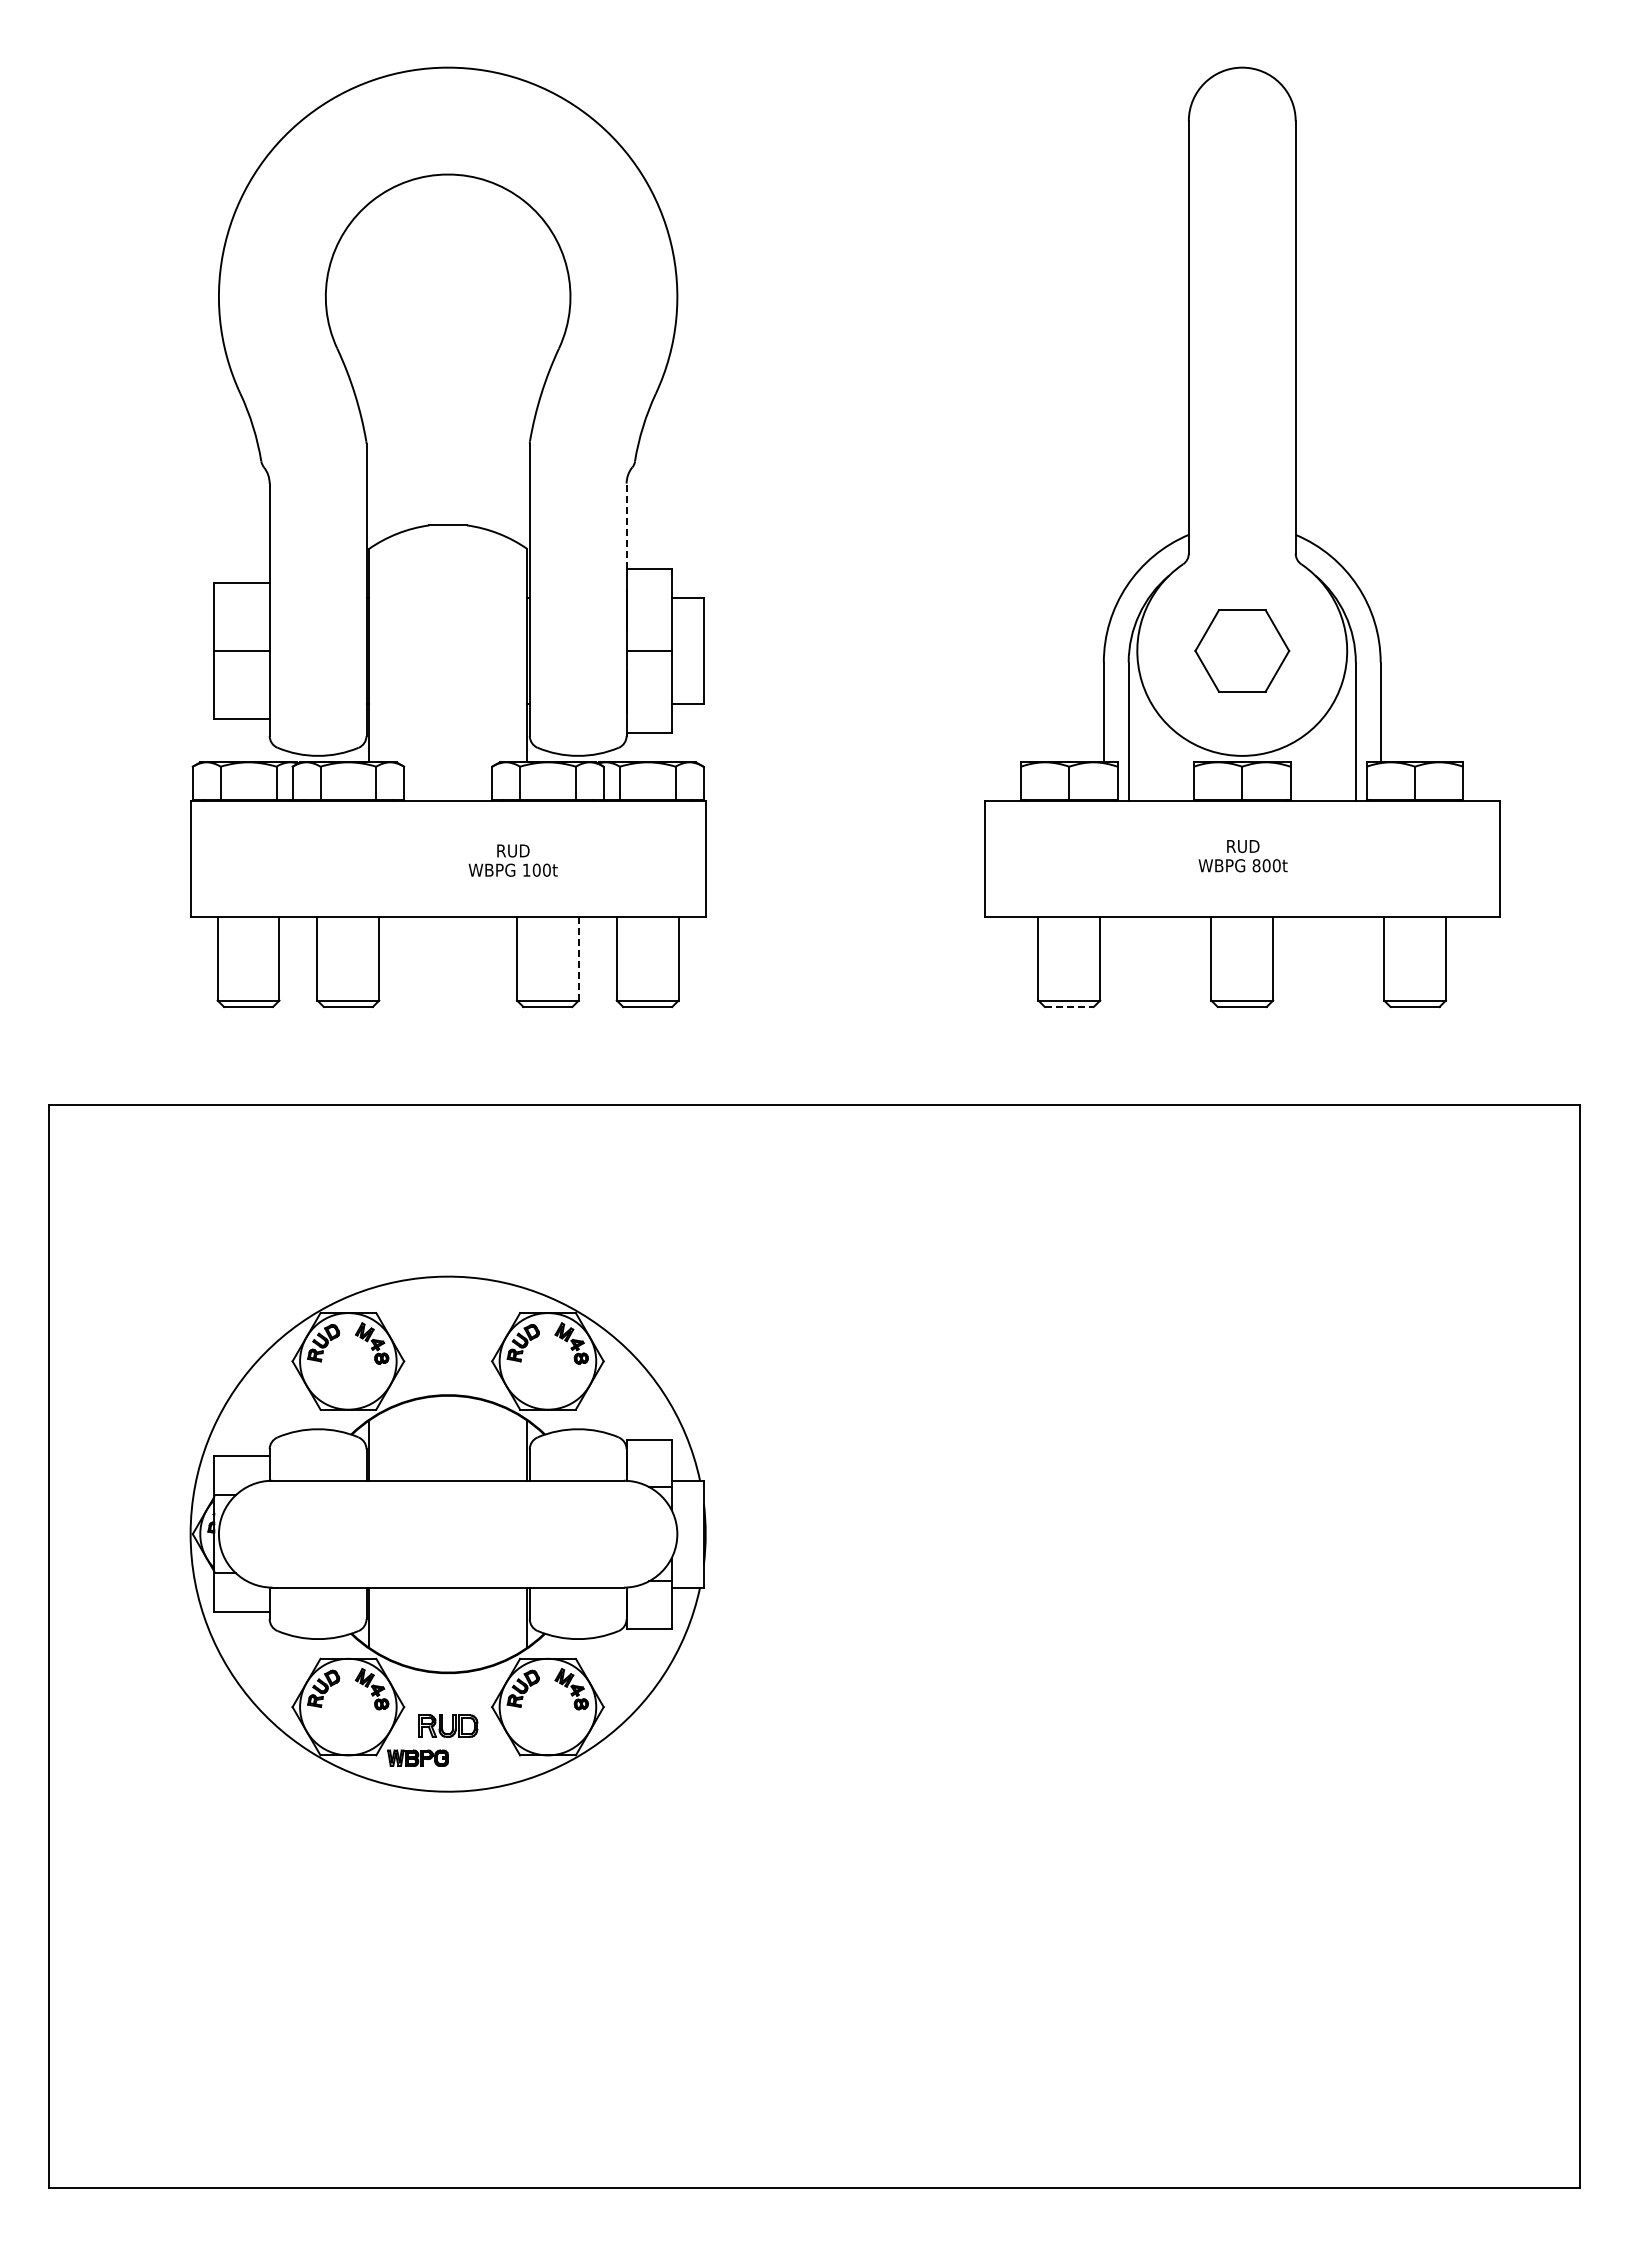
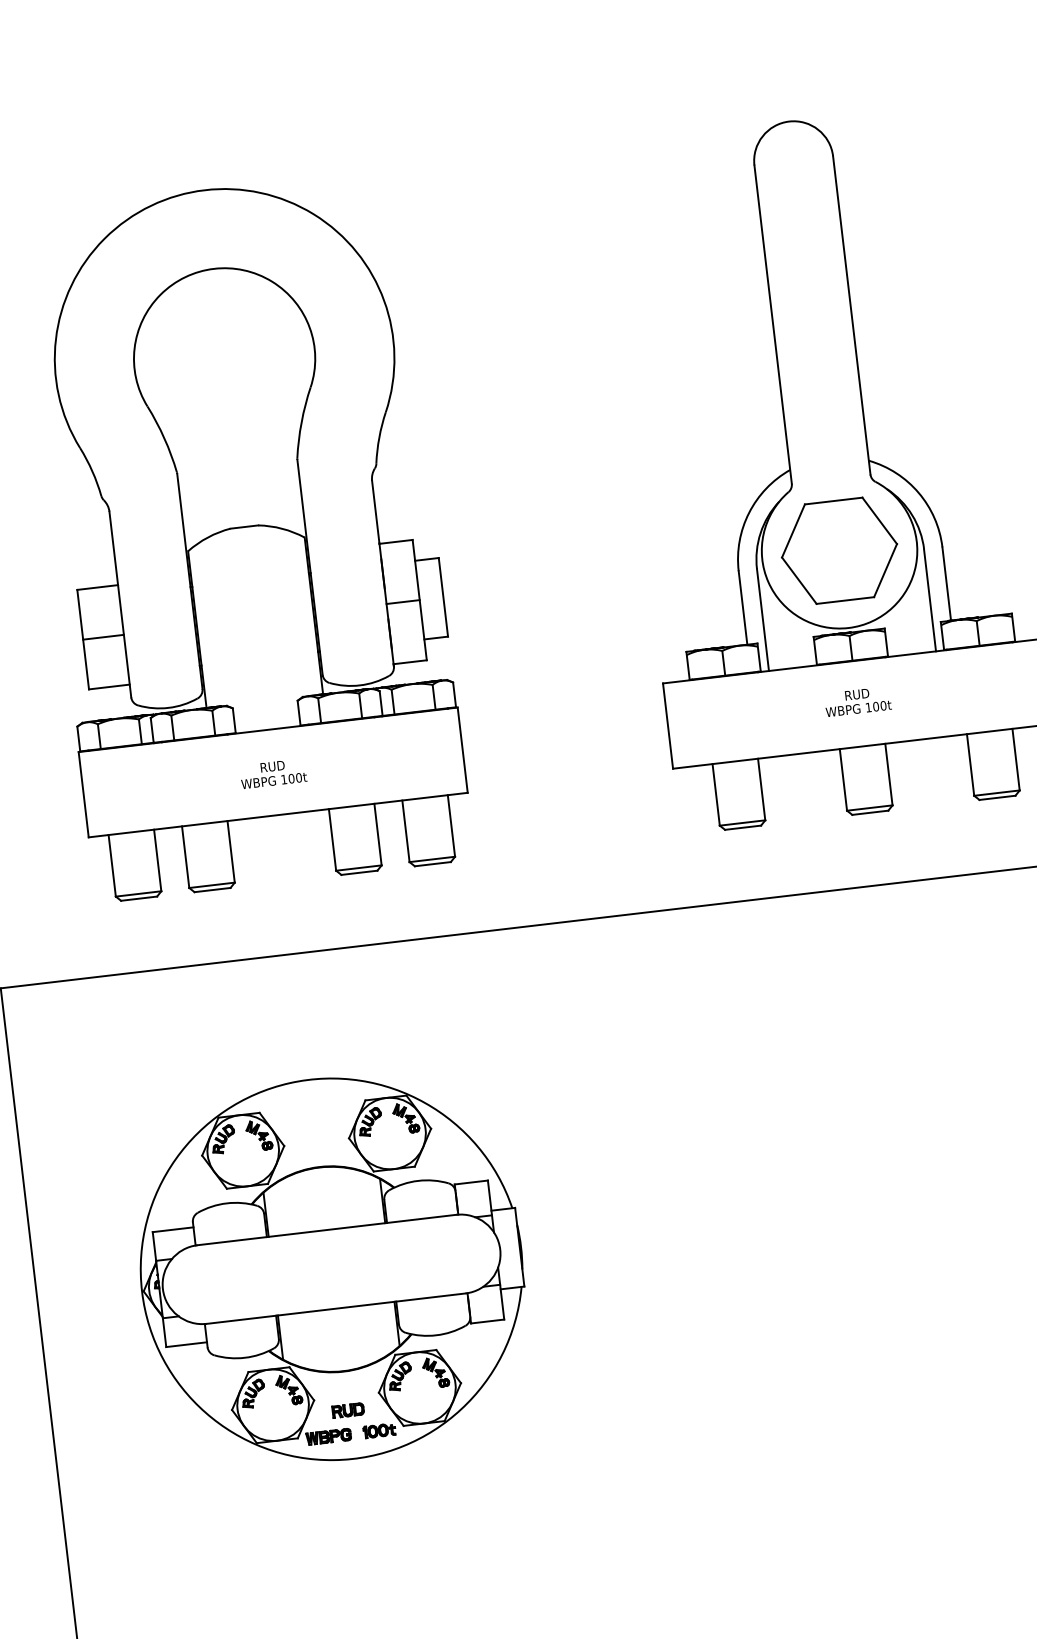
line: (626, 526) -> (375, 512), dashed -> solid
part: (1242, 650) -> (839, 550), size x1.67
text: (512, 860) -> (272, 773), moved
text: (1256, 865) -> (868, 707), 800t -> 100t
line: (578, 958) -> (377, 834), dashed -> solid
line: (1069, 1007) -> (743, 828), dashed -> solid
part: (448, 1725) -> (348, 1410), size x0.71
part: (486, 1757) -> (379, 1430), added

